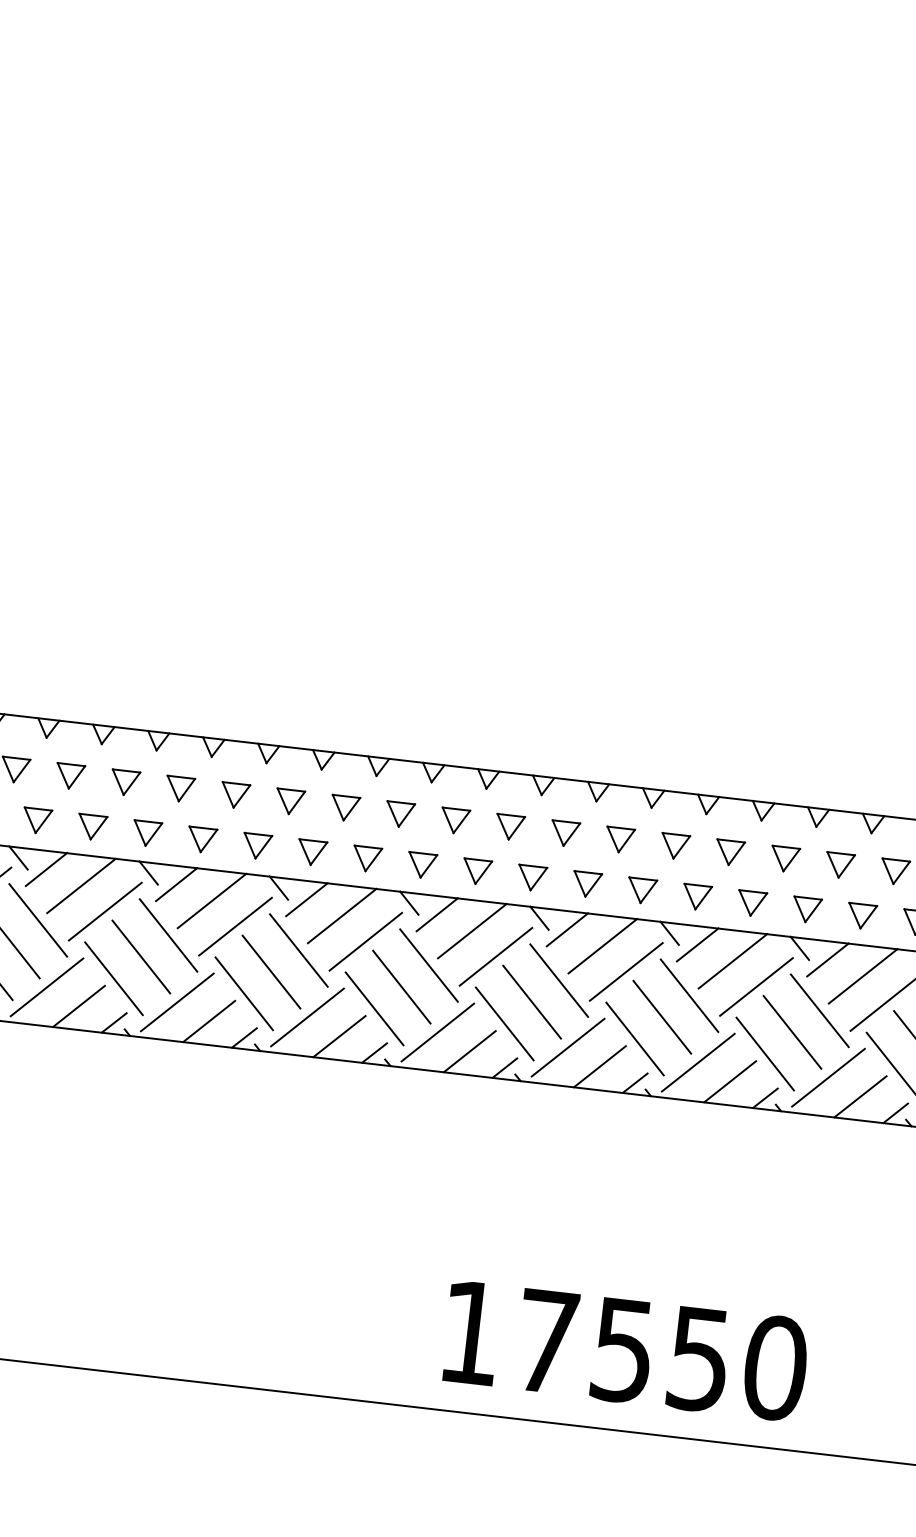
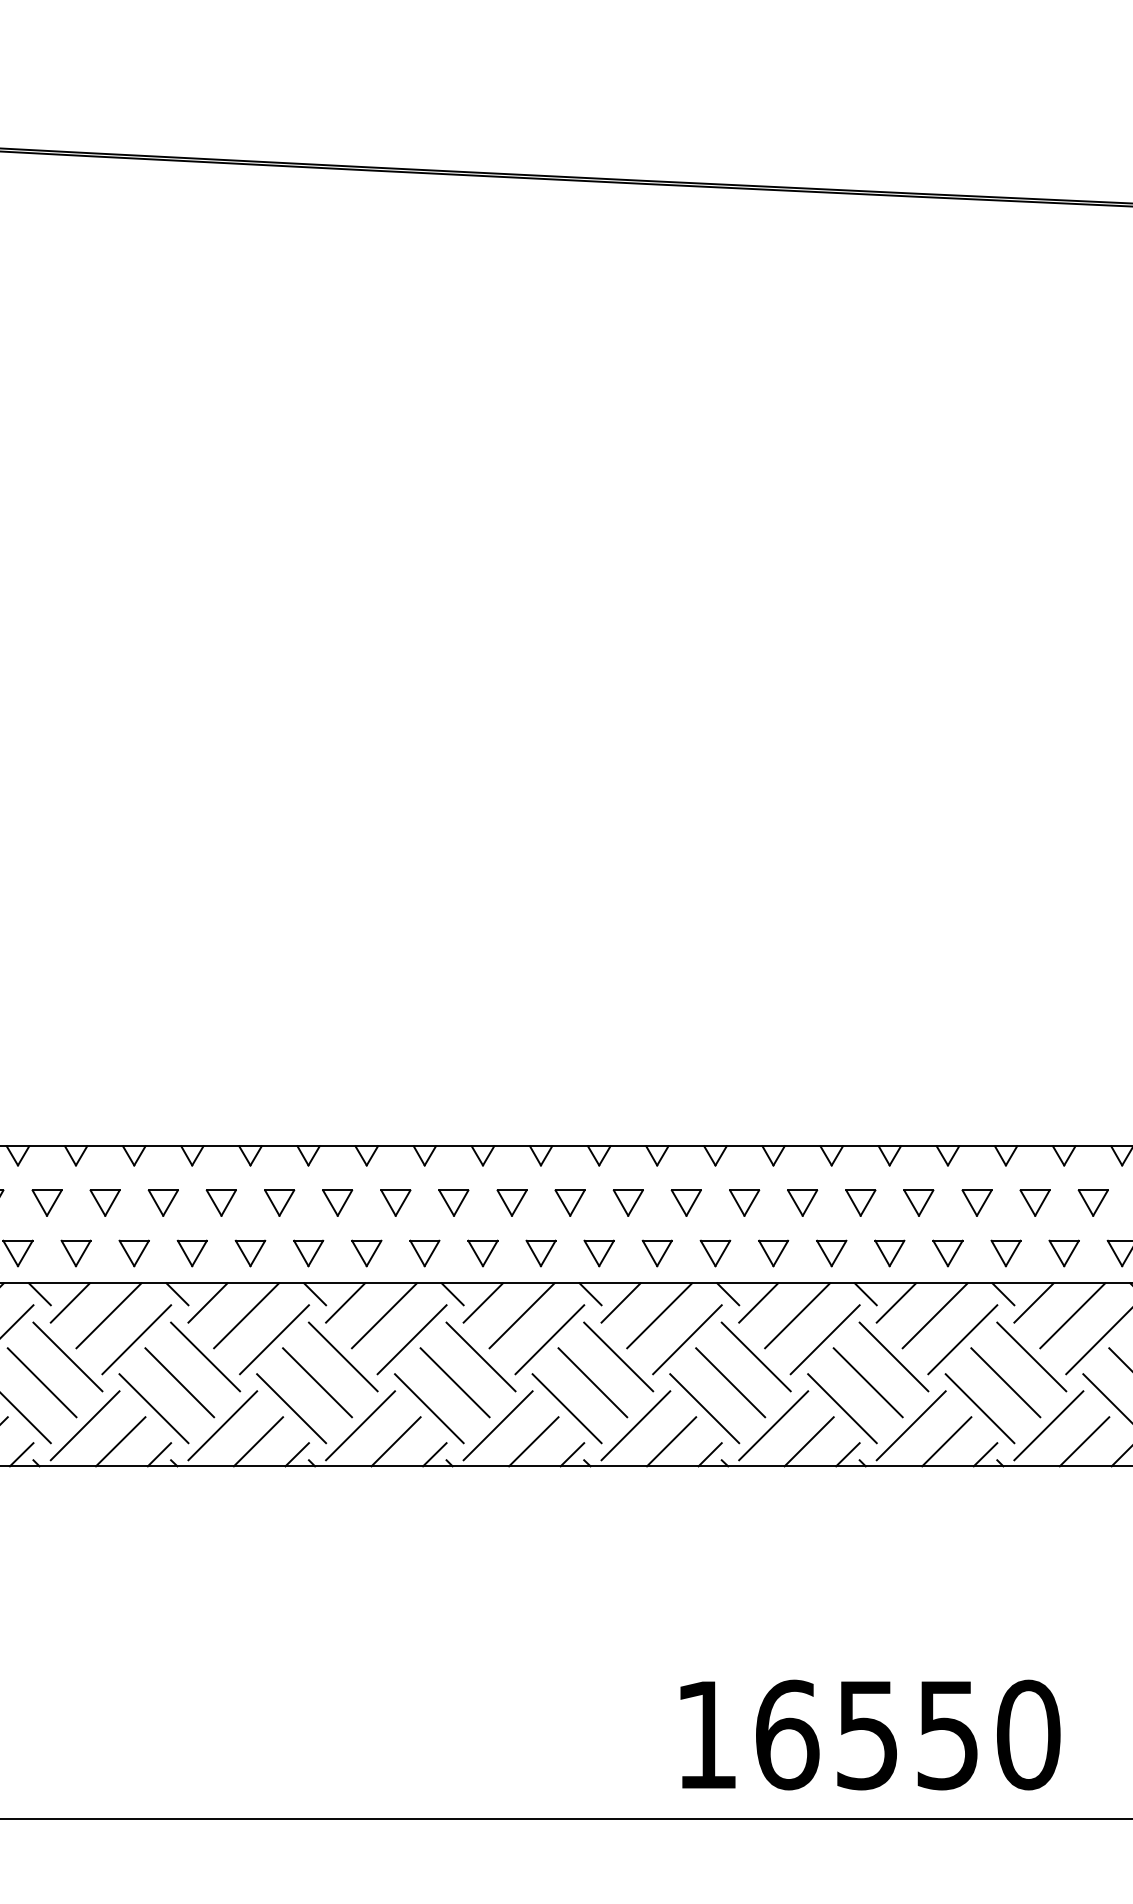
text: (547, 1341) -> (787, 1734), 17550 -> 16550

